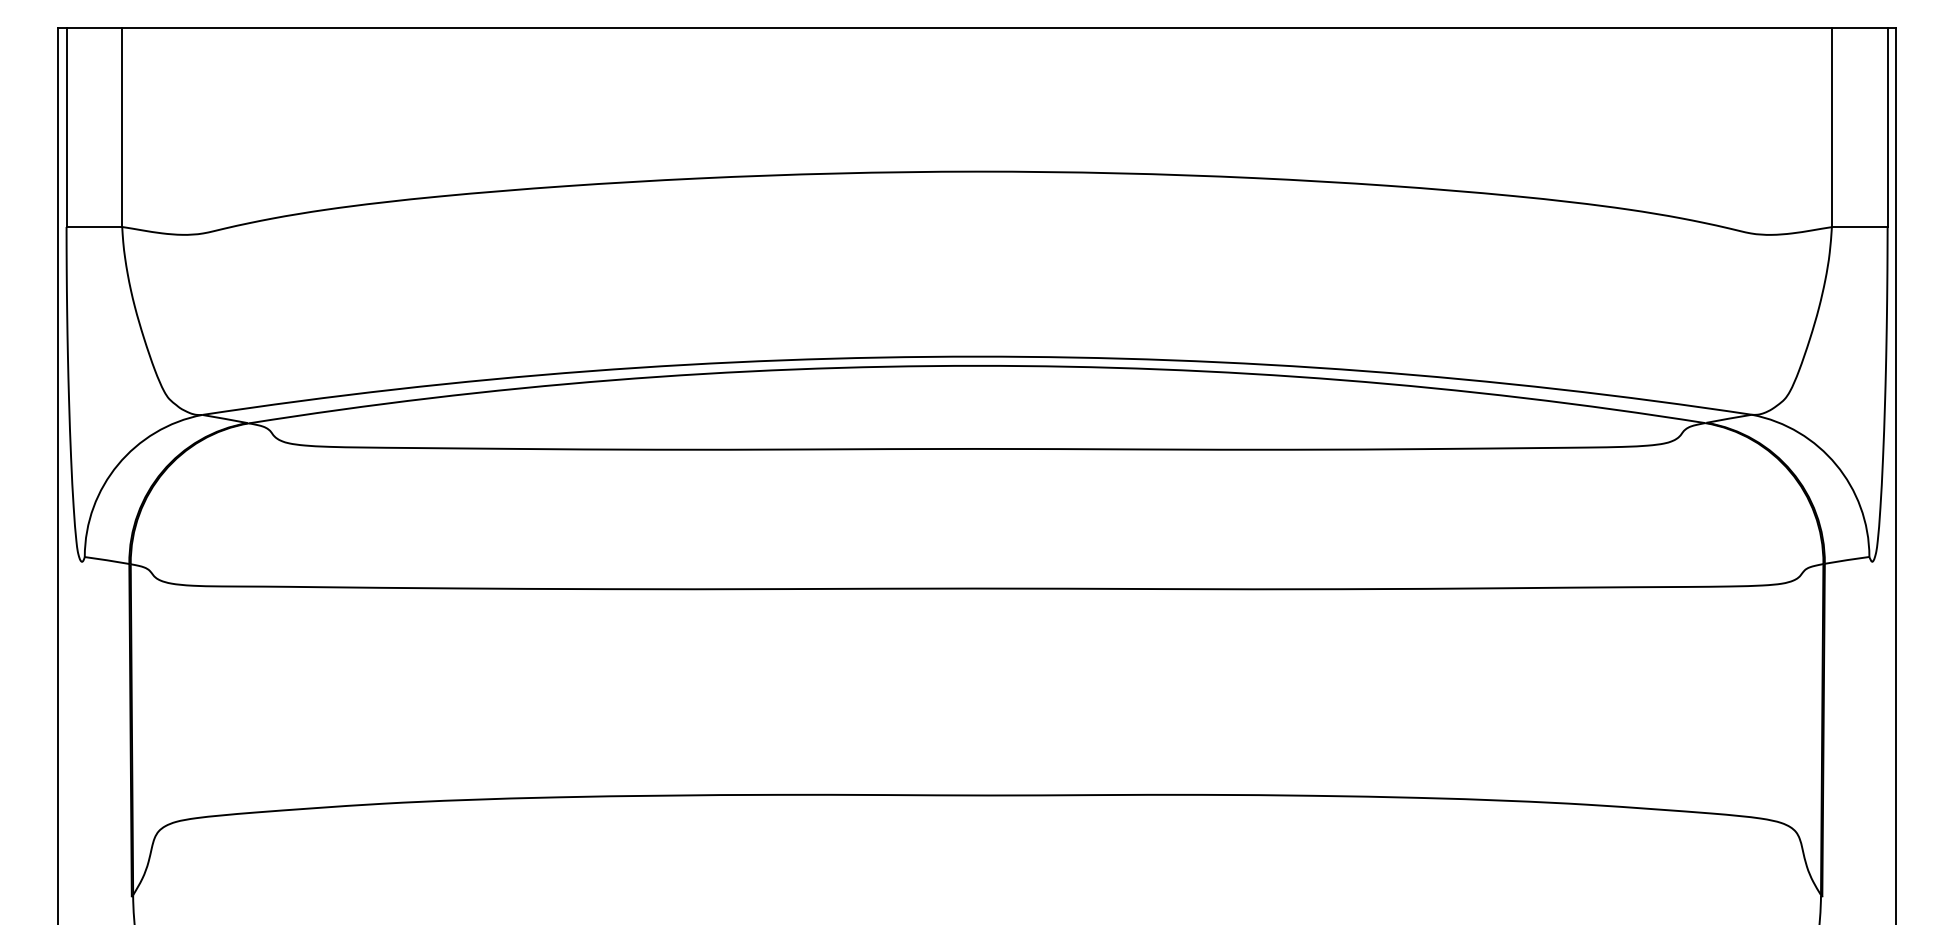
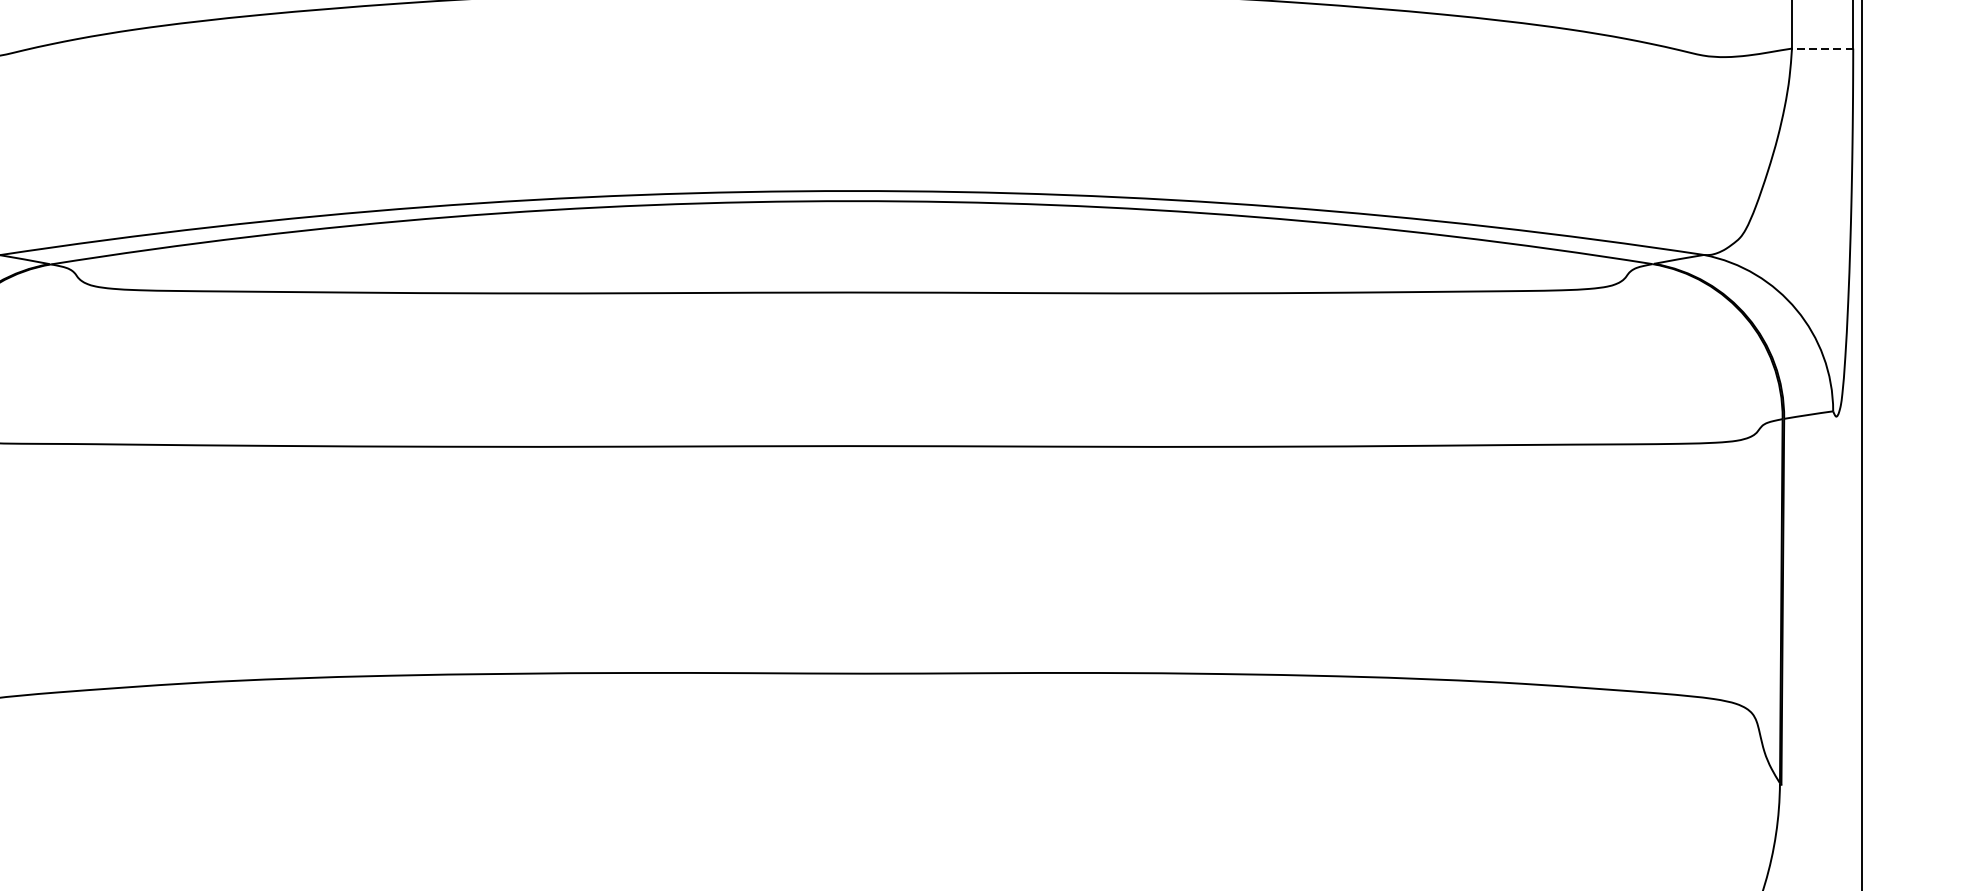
line: (1859, 227) -> (1822, 49), solid -> dashed

